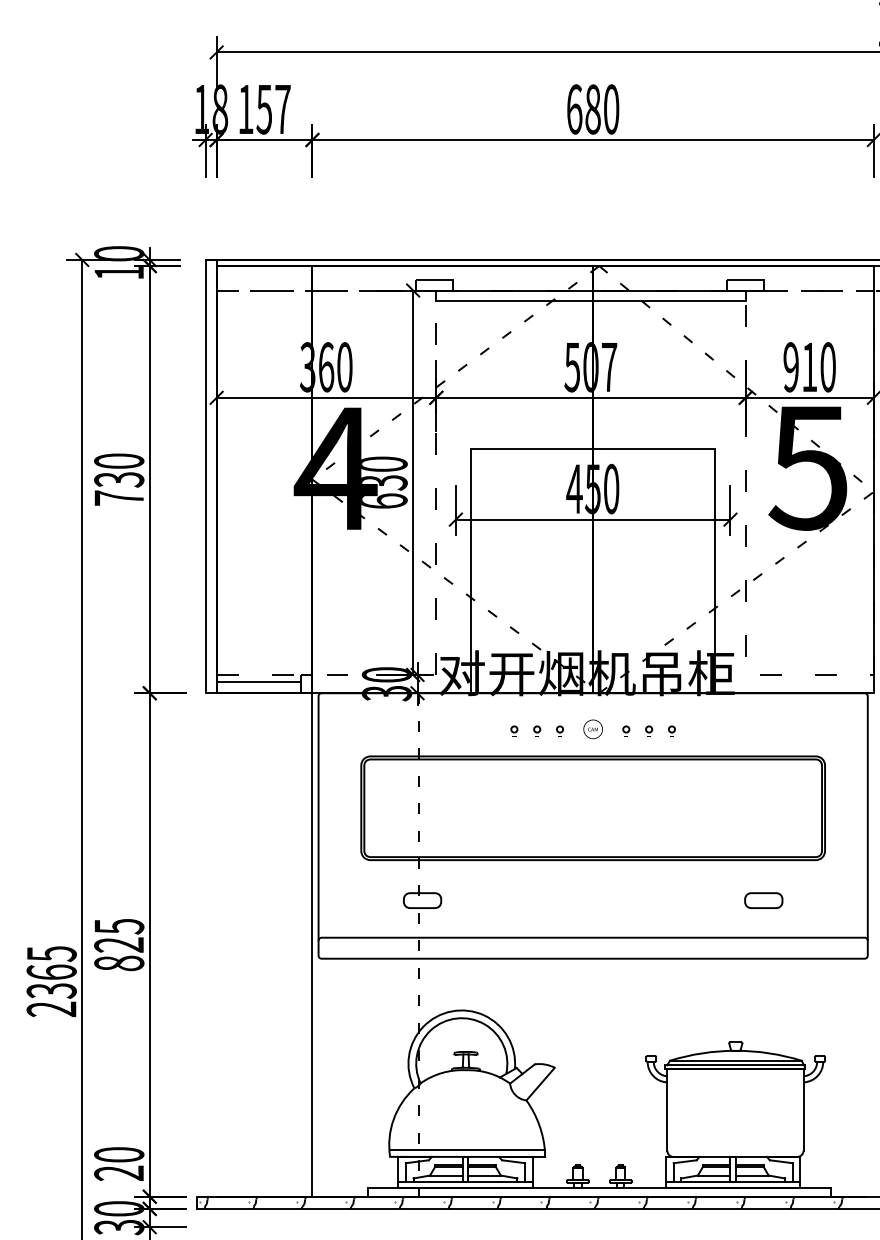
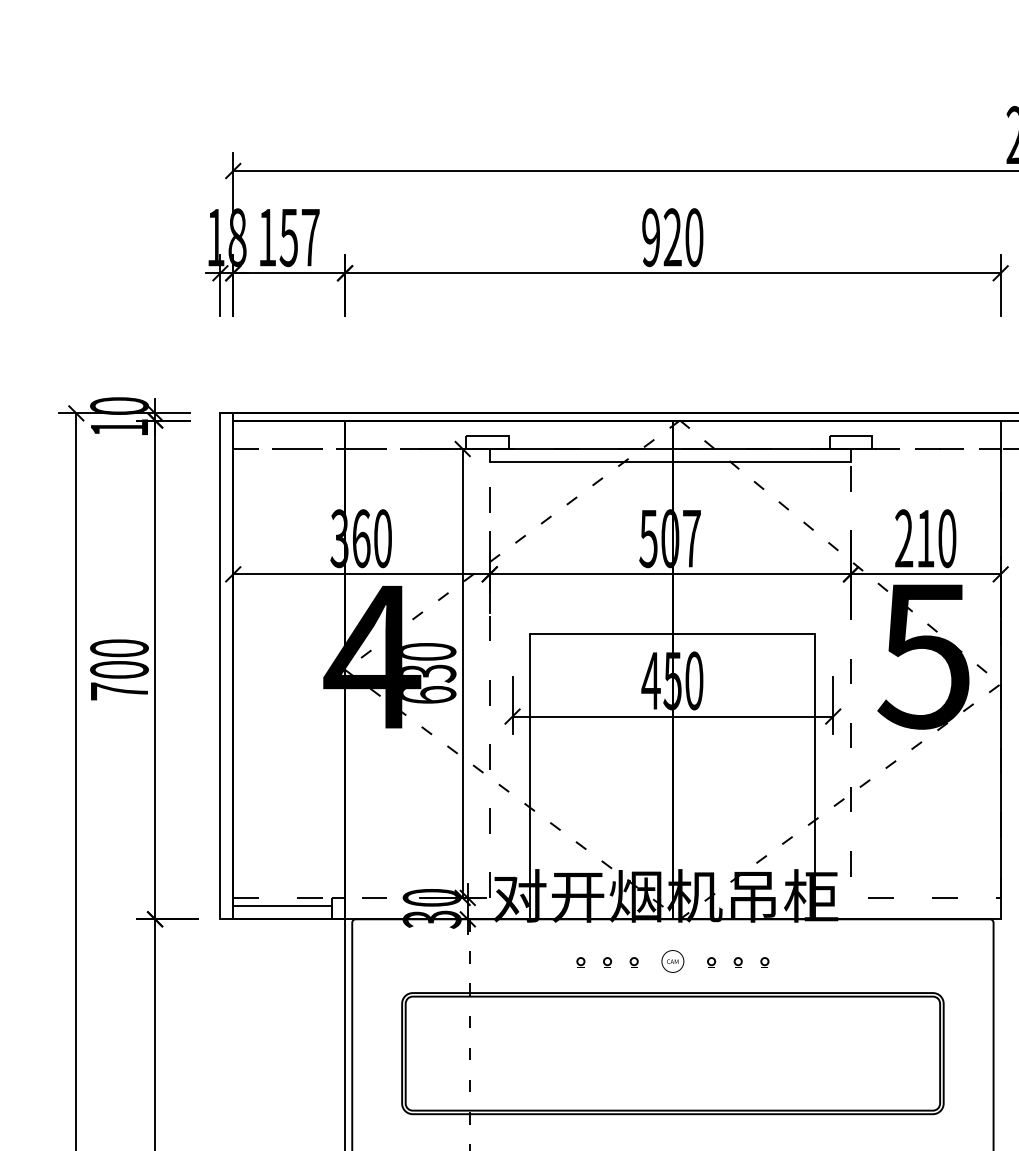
text: (583, 109) -> (661, 237), 680 -> 920
text: (790, 367) -> (903, 538), 910 -> 210
text: (119, 479) -> (119, 669), 730 -> 700

